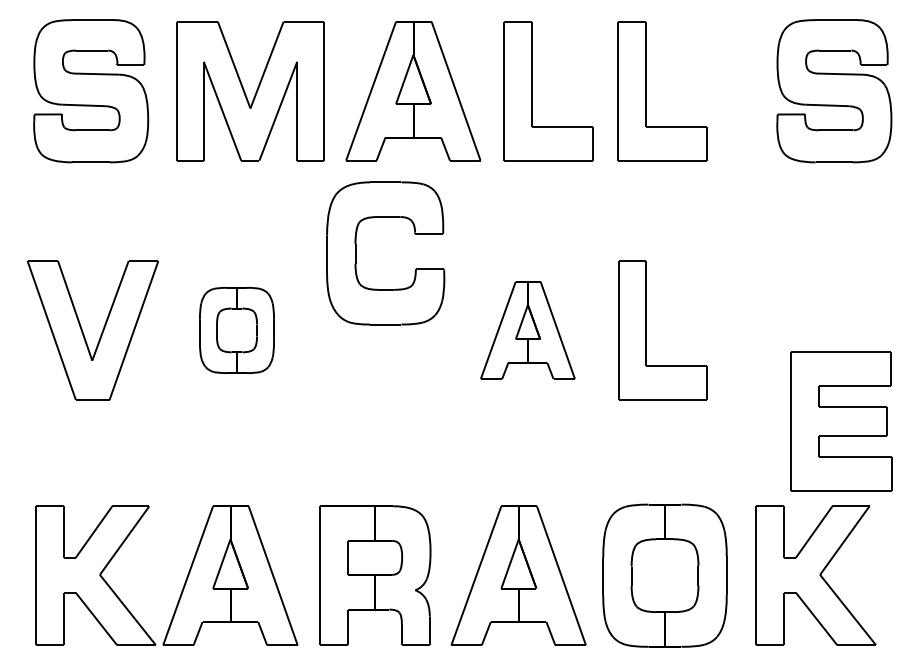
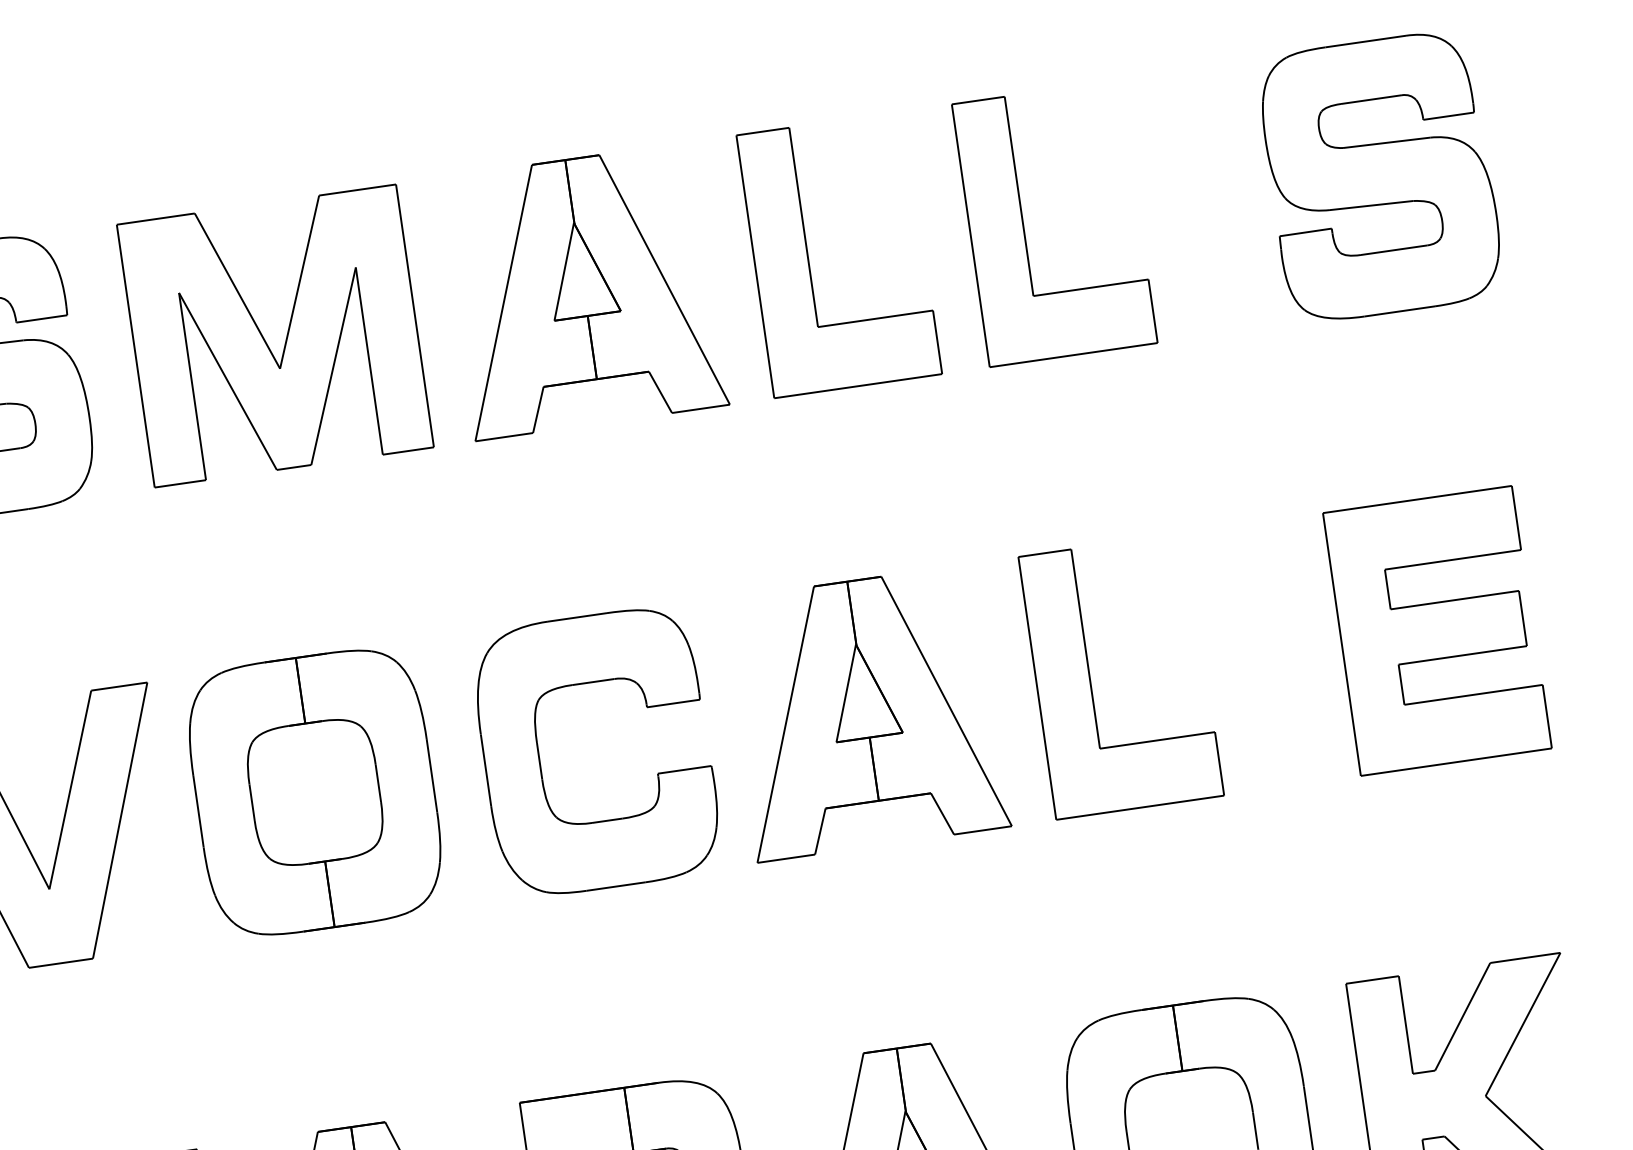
part: (356, 253) -> (541, 760), moved
part: (236, 330) -> (314, 792), size x1.67
part: (527, 330) -> (865, 713), size x1.43
part: (841, 421) -> (1436, 631), moved

